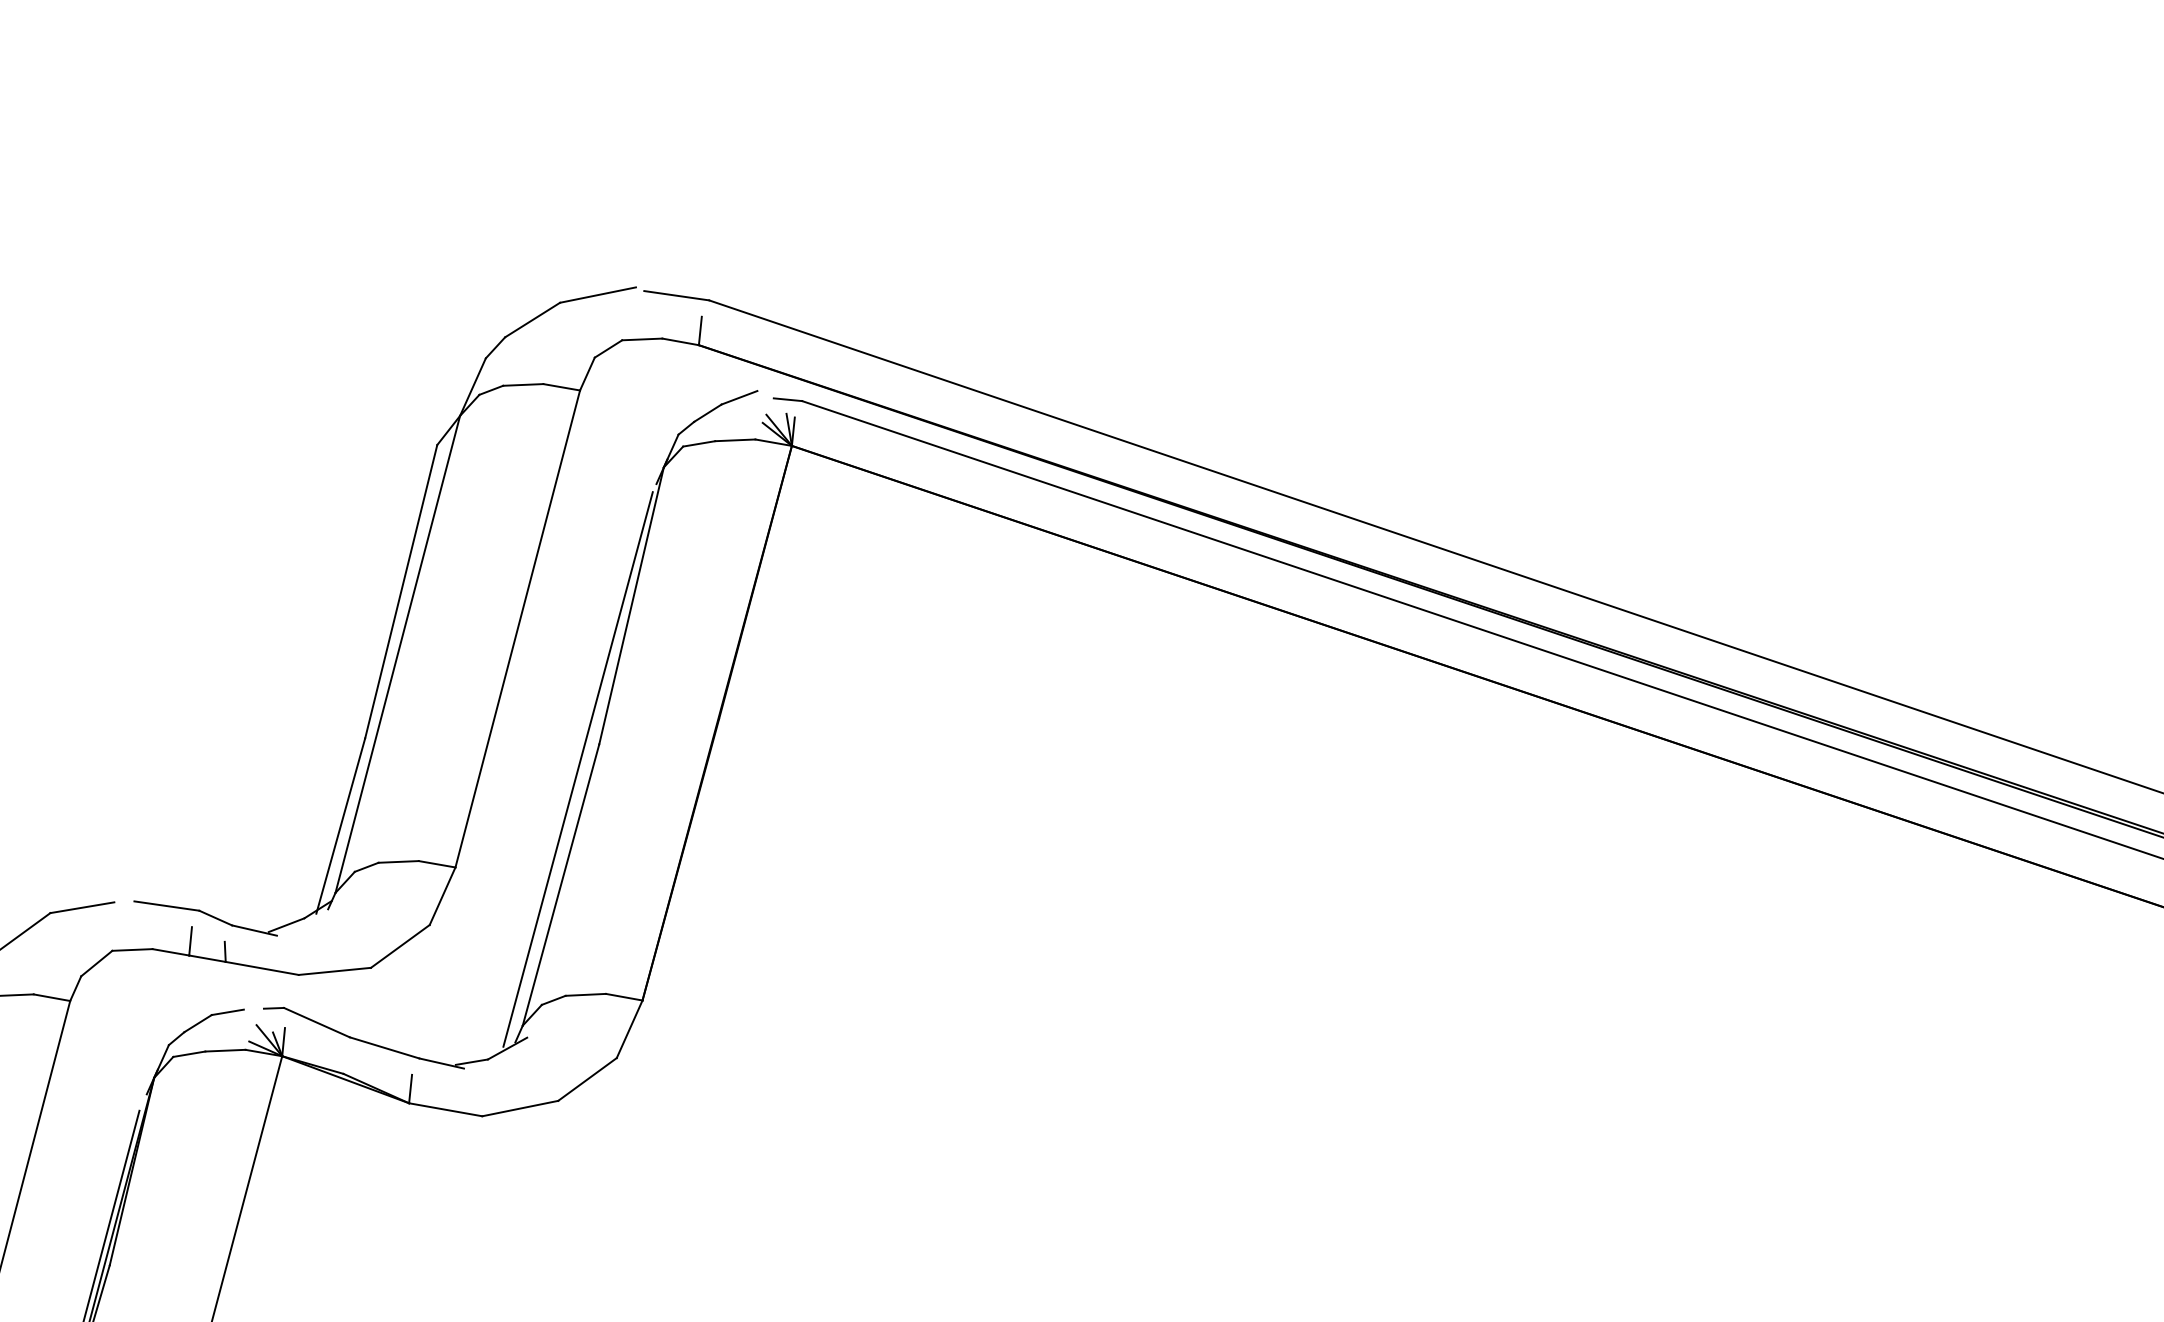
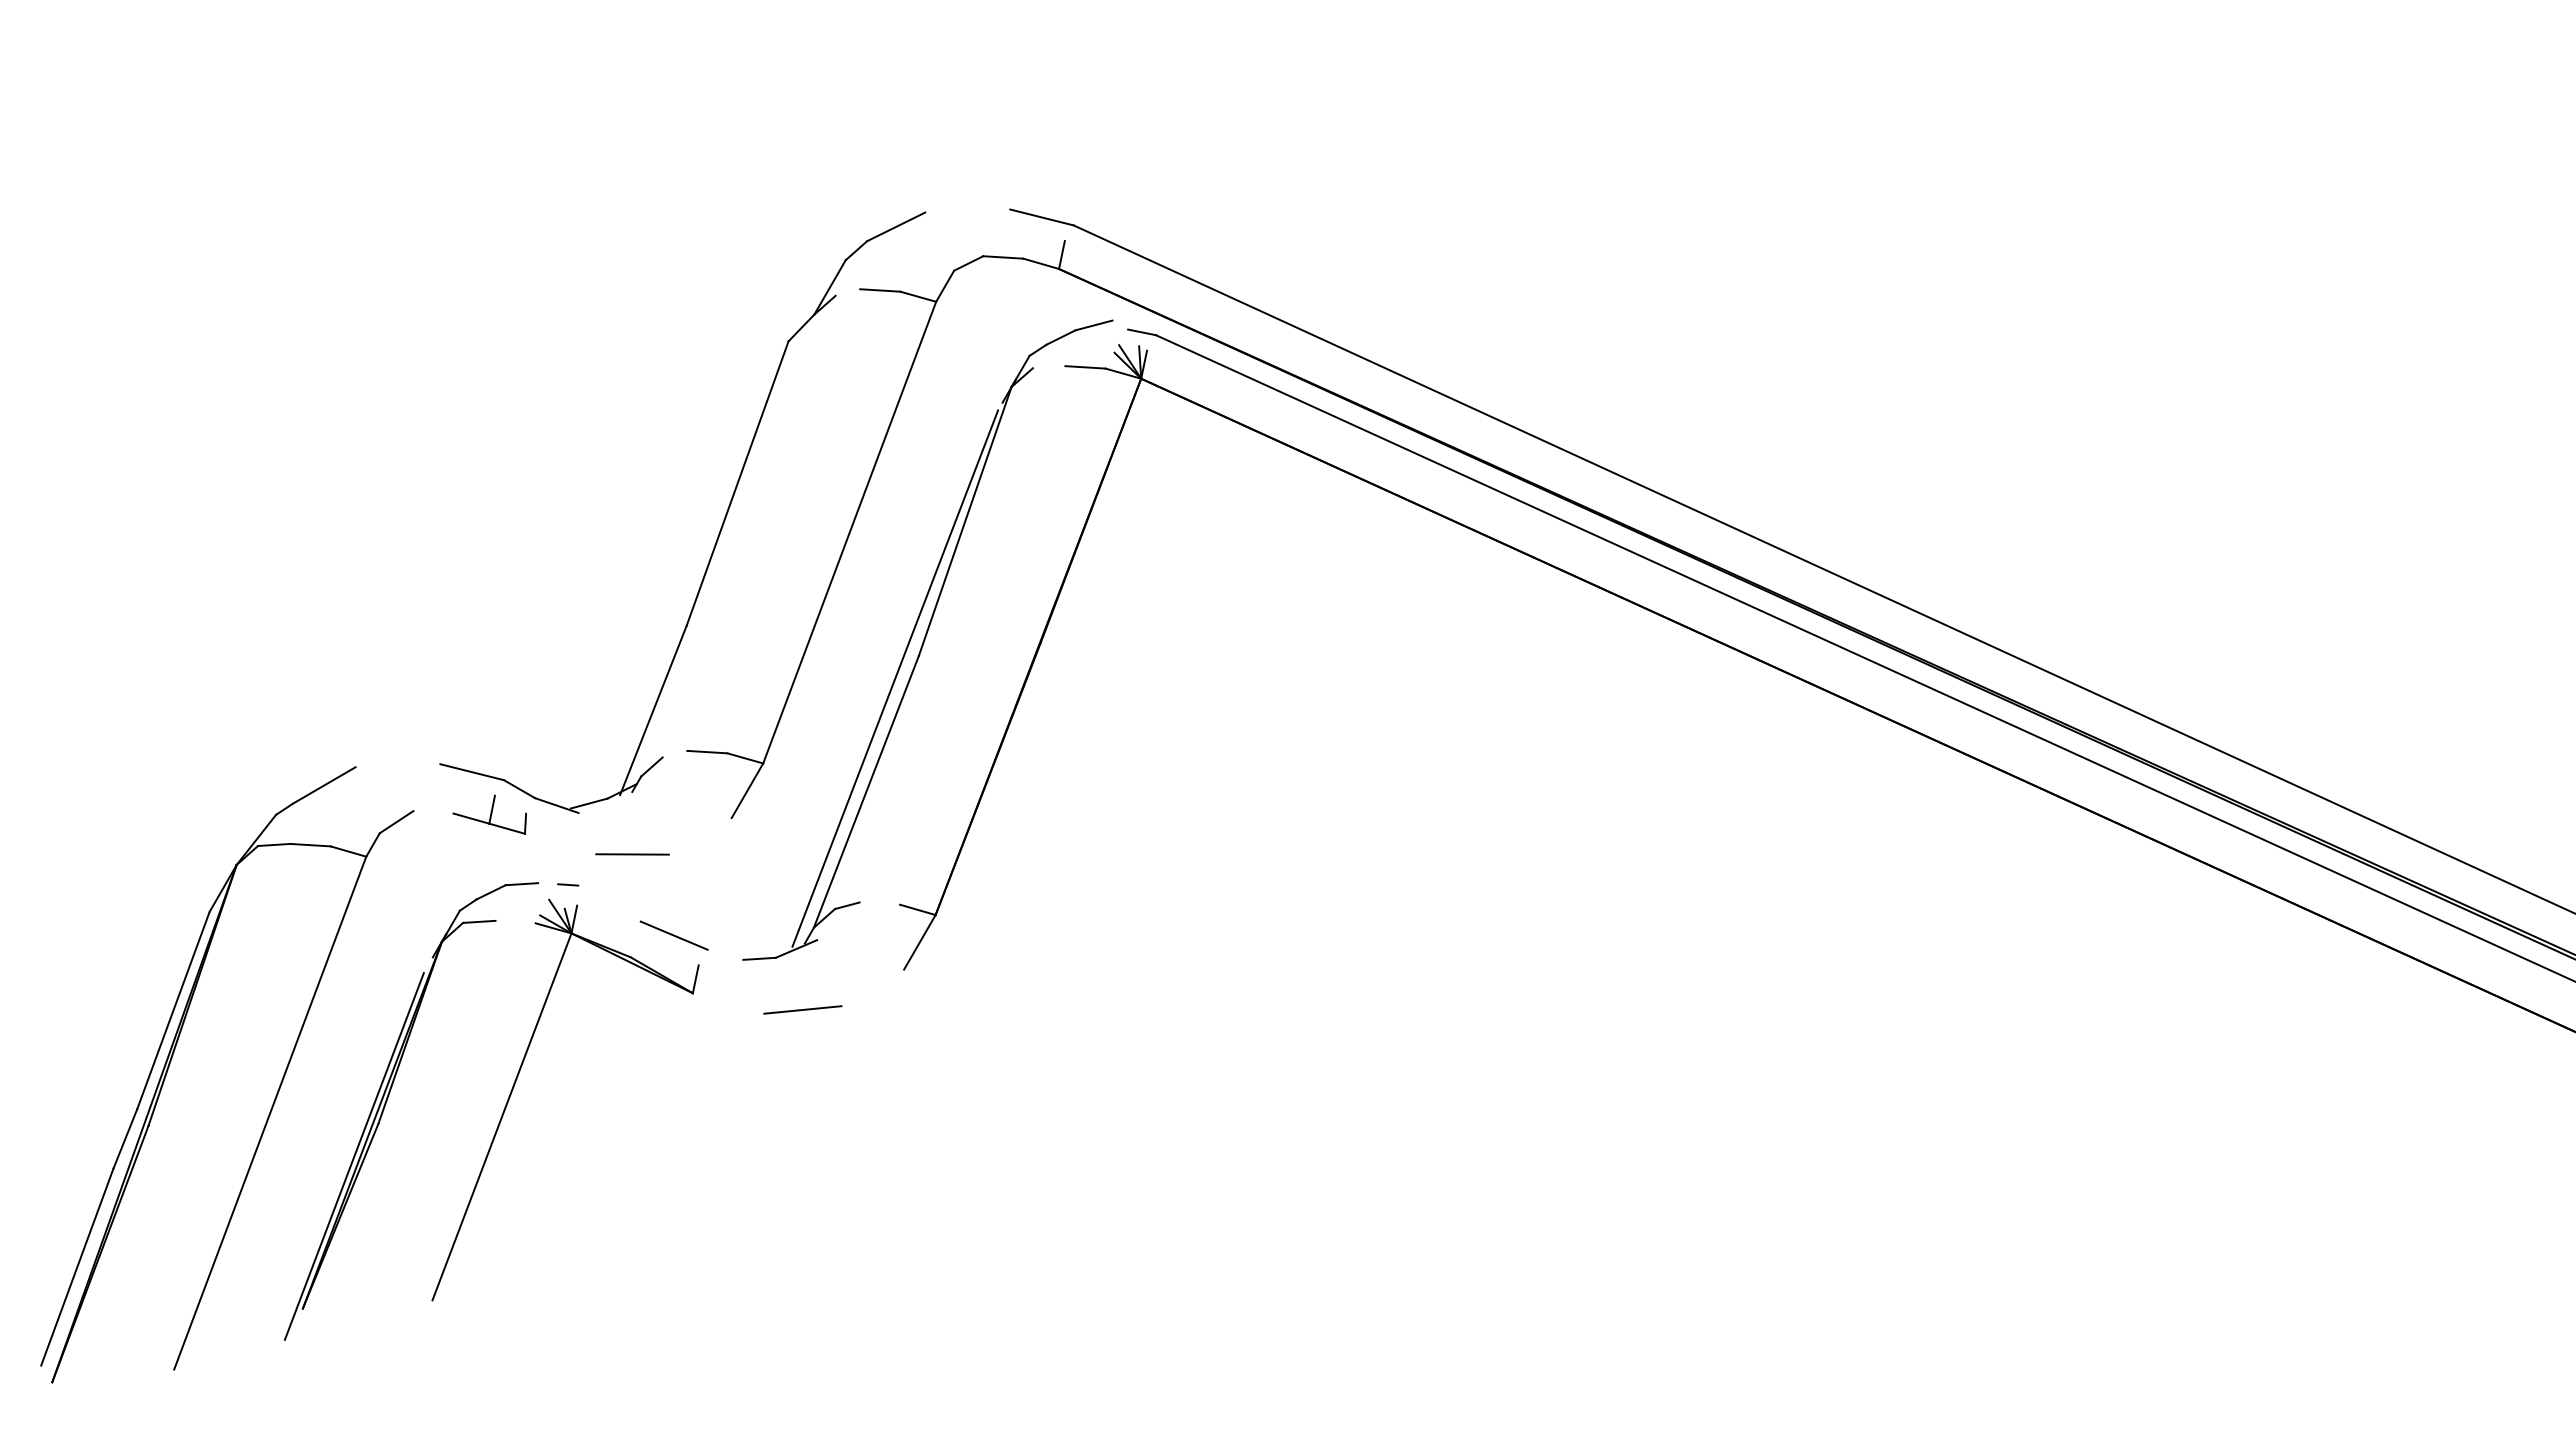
line: (597, 294) -> (963, 208), removed
line: (490, 390) -> (847, 292), removed
line: (698, 444) -> (1048, 367), removed
line: (397, 654) -> (727, 545), removed
line: (366, 866) -> (674, 753), removed
line: (81, 908) -> (387, 765), removed
line: (399, 946) -> (699, 836), removed
line: (132, 950) -> (433, 812), removed
line: (262, 967) -> (560, 843), removed
line: (585, 994) -> (879, 903), removed
line: (316, 1022) -> (609, 903), removed
line: (225, 1050) -> (515, 921), removed
line: (441, 1062) -> (729, 956), removed
line: (587, 1079) -> (872, 987), removed
line: (445, 1109) -> (728, 1003), removed

